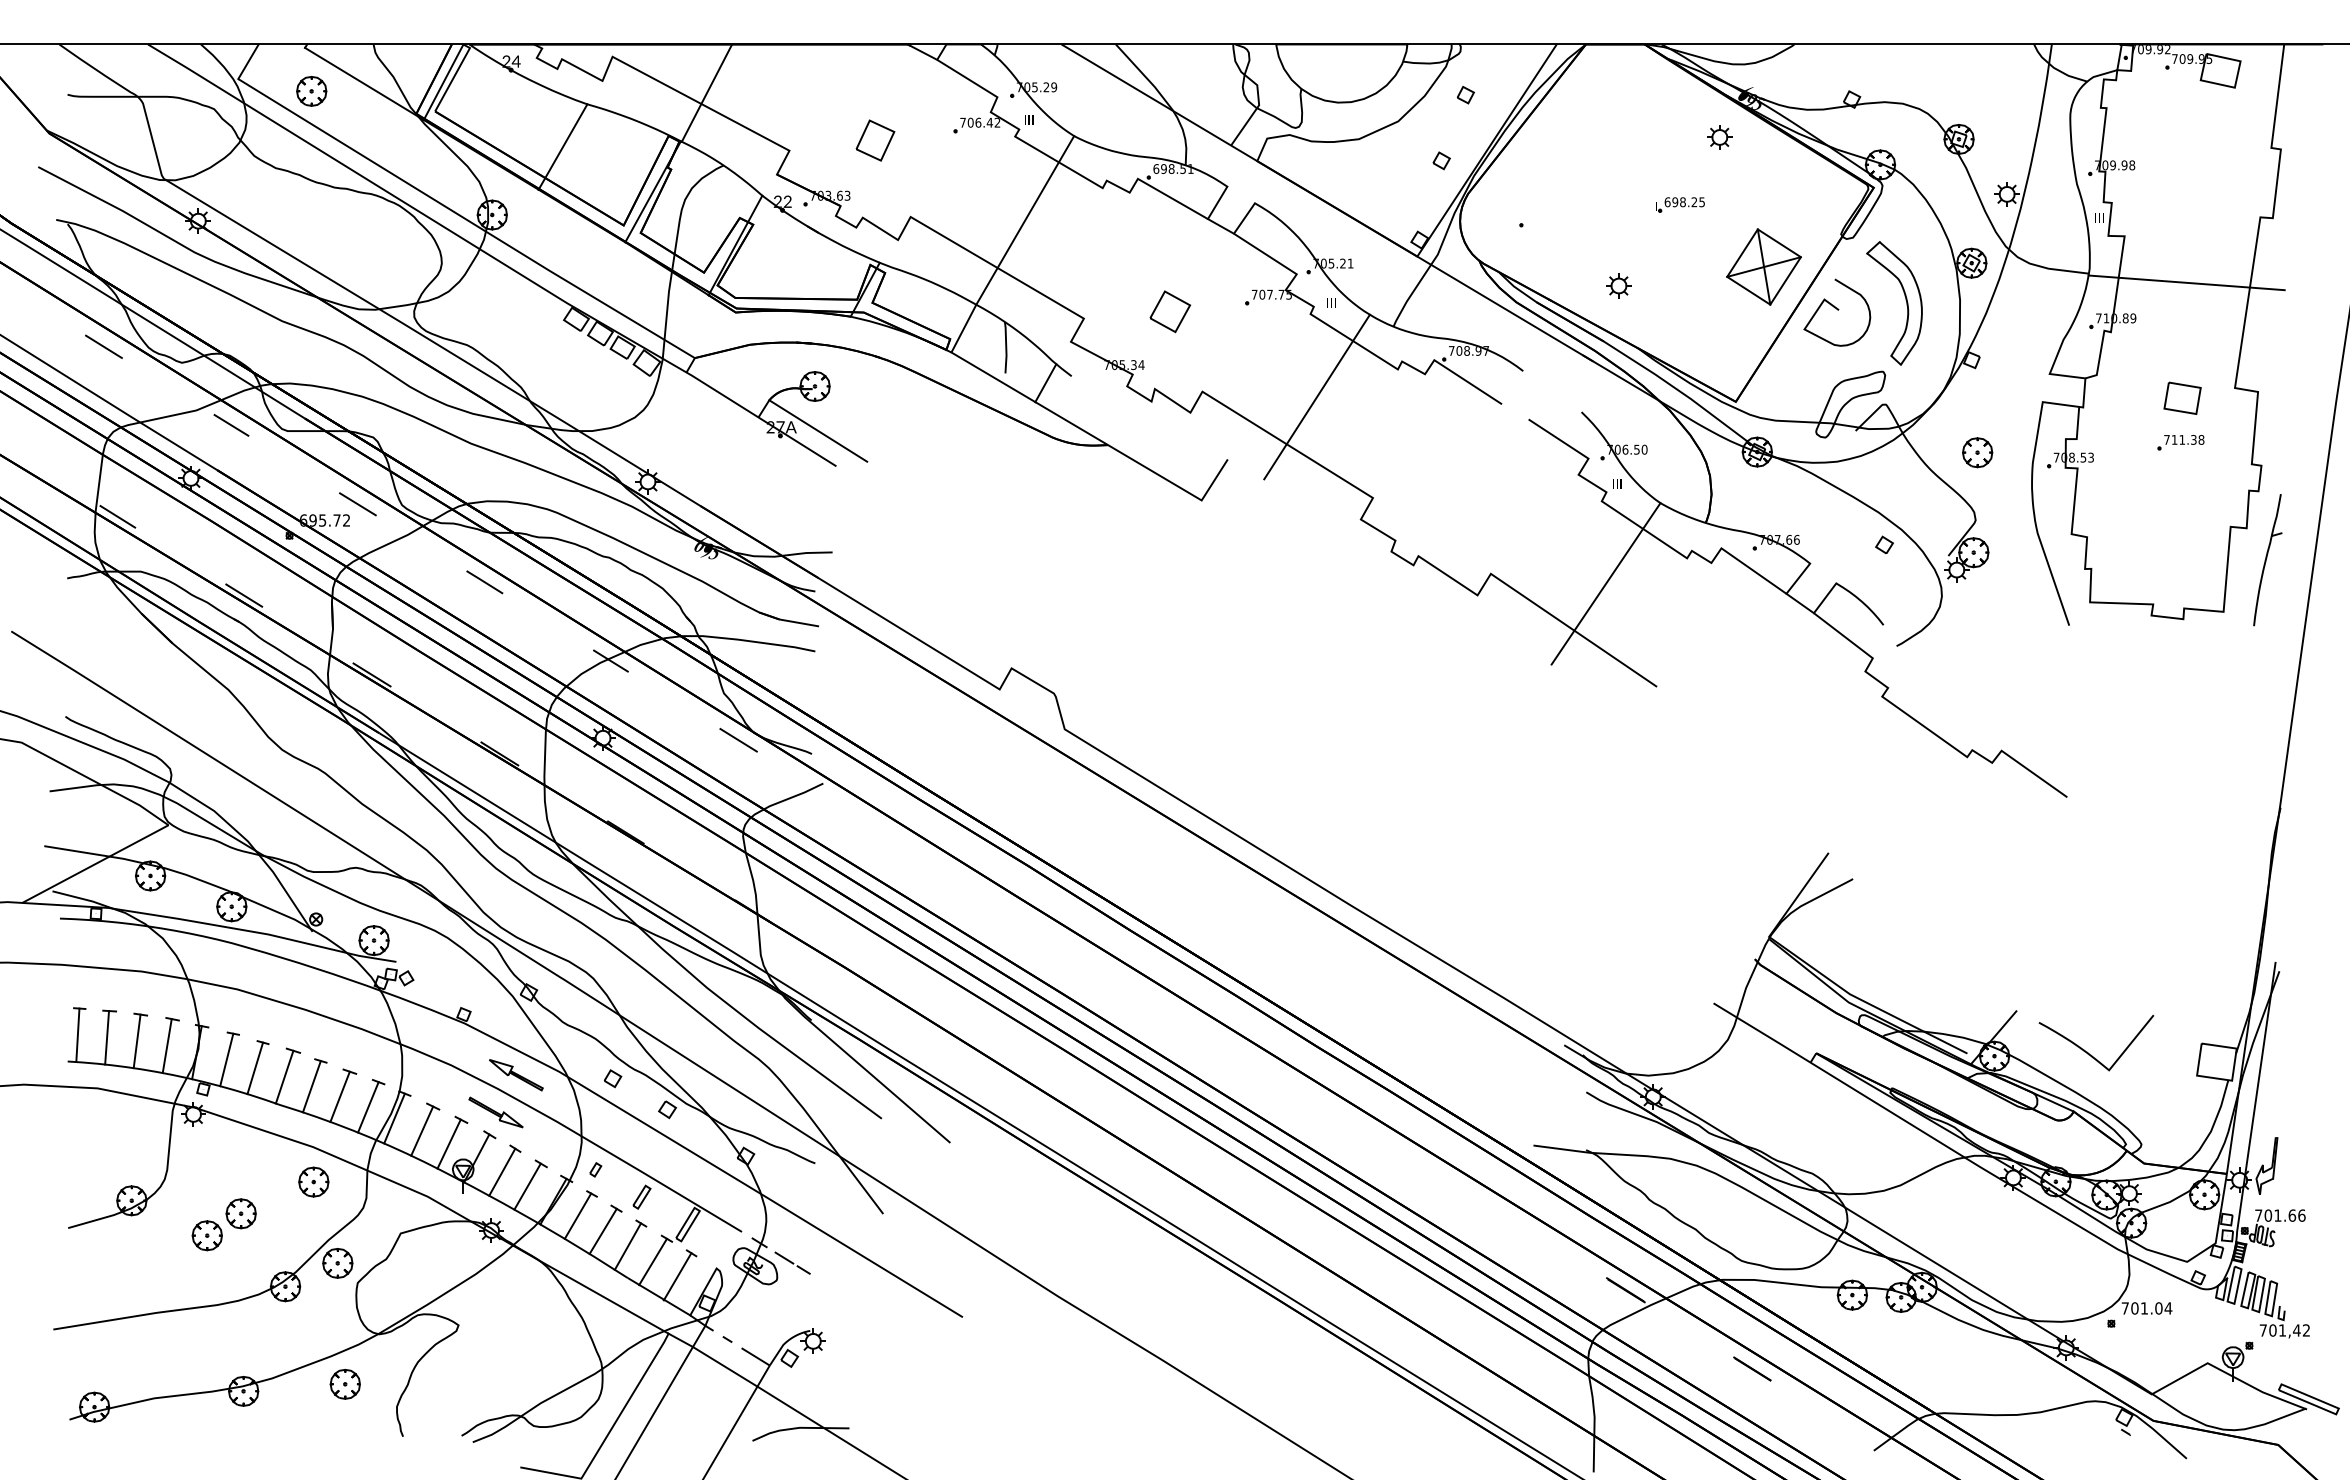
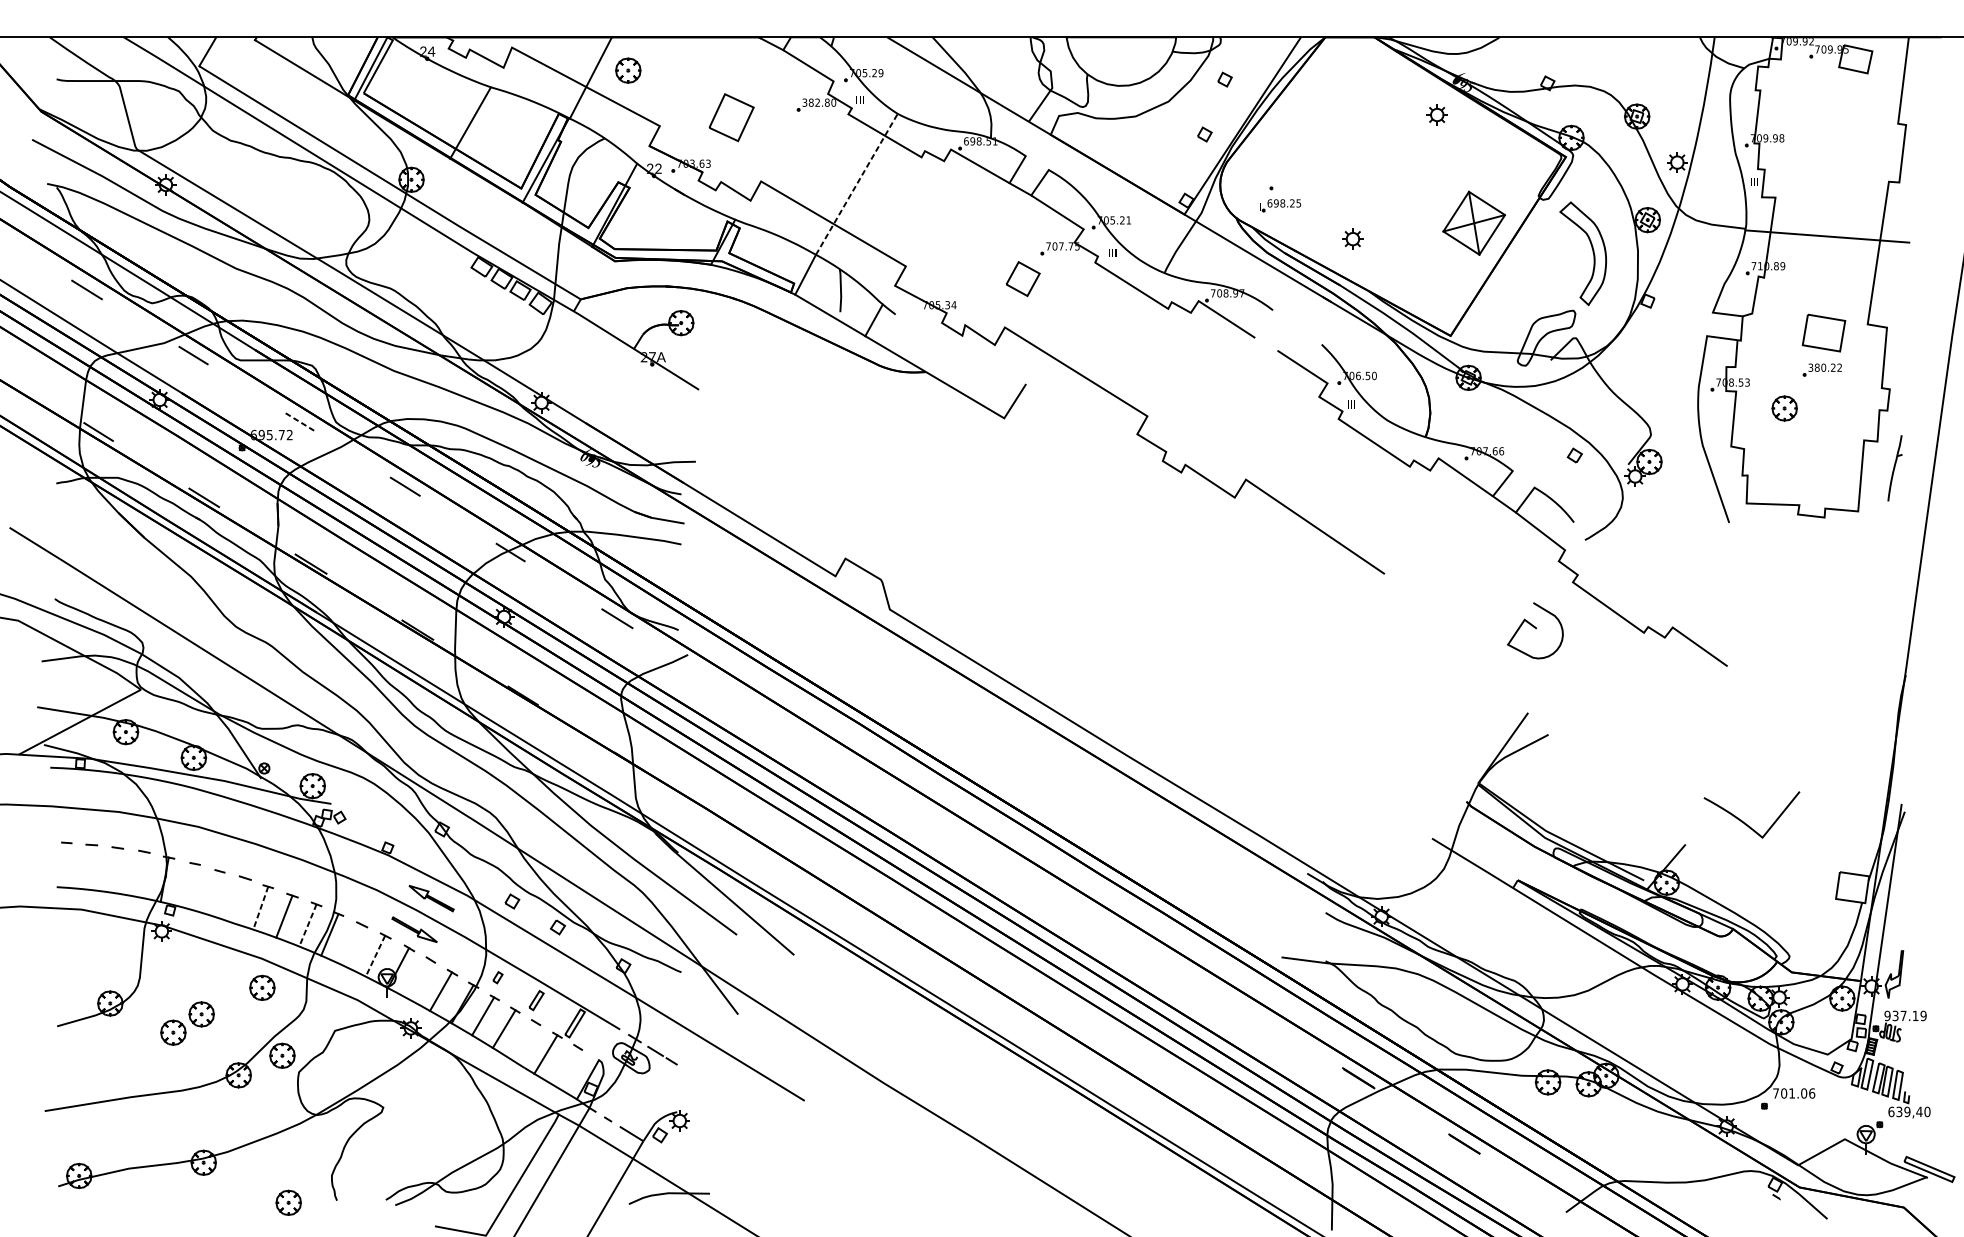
part: (311, 90) -> (628, 69), moved
text: (980, 122) -> (819, 102), 706.42 -> 382.80
part: (875, 140) -> (731, 117), size x1.4
part: (1680, 204) -> (1280, 205), moved
line: (1025, 220) -> (857, 184), solid -> dashed
curve: (1837, 310) -> (1535, 628), moved
part: (1170, 311) -> (1023, 278), moved
line: (1316, 396) -> (1100, 331), removed
part: (2182, 397) -> (1823, 332), size x1.4
line: (818, 430) -> (684, 359), removed
text: (2184, 439) -> (1825, 367), 711.38 -> 380.22
part: (1977, 452) -> (1784, 408), moved
line: (357, 504) -> (298, 421), solid -> dashed
part: (2267, 560) -> (1894, 468), size x0.6
line: (1605, 583) -> (1341, 487), removed
line: (77, 1035) -> (64, 865), removed
line: (107, 1037) -> (89, 867), removed
line: (136, 1041) -> (114, 870), removed
line: (166, 1046) -> (139, 874), removed
curve: (2087, 1051) -> (1744, 821), moved
line: (226, 1059) -> (189, 885), removed
line: (255, 1068) -> (213, 892), removed
line: (284, 1076) -> (237, 899), removed
line: (311, 1087) -> (260, 908), solid -> dashed
line: (368, 1107) -> (308, 925), solid -> dashed
line: (422, 1130) -> (353, 944), removed
line: (448, 1144) -> (374, 956), solid -> dashed
line: (502, 1171) -> (420, 979), removed
text: (2280, 1215) -> (1905, 1015), 701.66 -> 937.19
line: (627, 1246) -> (524, 1041), removed
line: (677, 1276) -> (566, 1066), removed
text: (2168, 1308) -> (1812, 1093), 701.04 -> 701.06
text: (2284, 1330) -> (1909, 1111), 701,42 -> 639,40
part: (344, 1383) -> (288, 1202), moved

